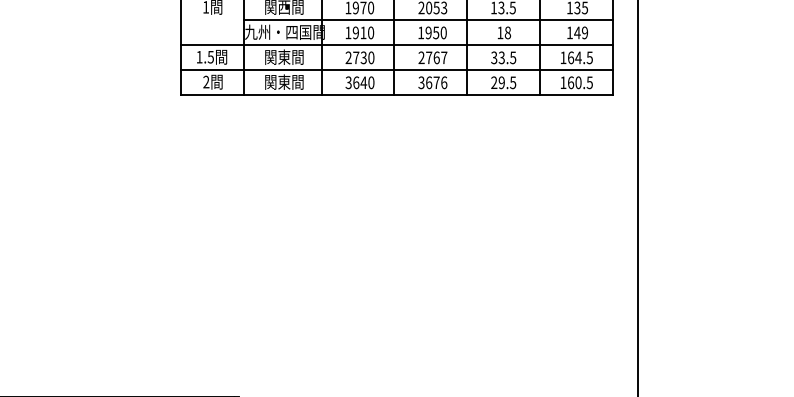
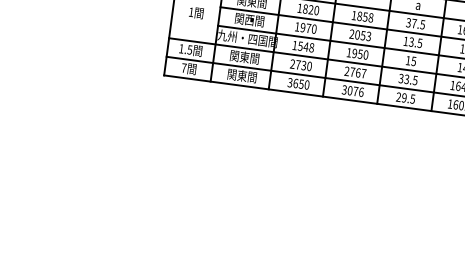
text: (363, 32) -> (306, 46), 1910 -> 1548
text: (507, 32) -> (413, 61), 18 -> 15
text: (206, 81) -> (184, 67), 2 -> 7
text: (363, 82) -> (301, 84), 3640 -> 3650
text: (429, 82) -> (350, 90), 3676 -> 3076

